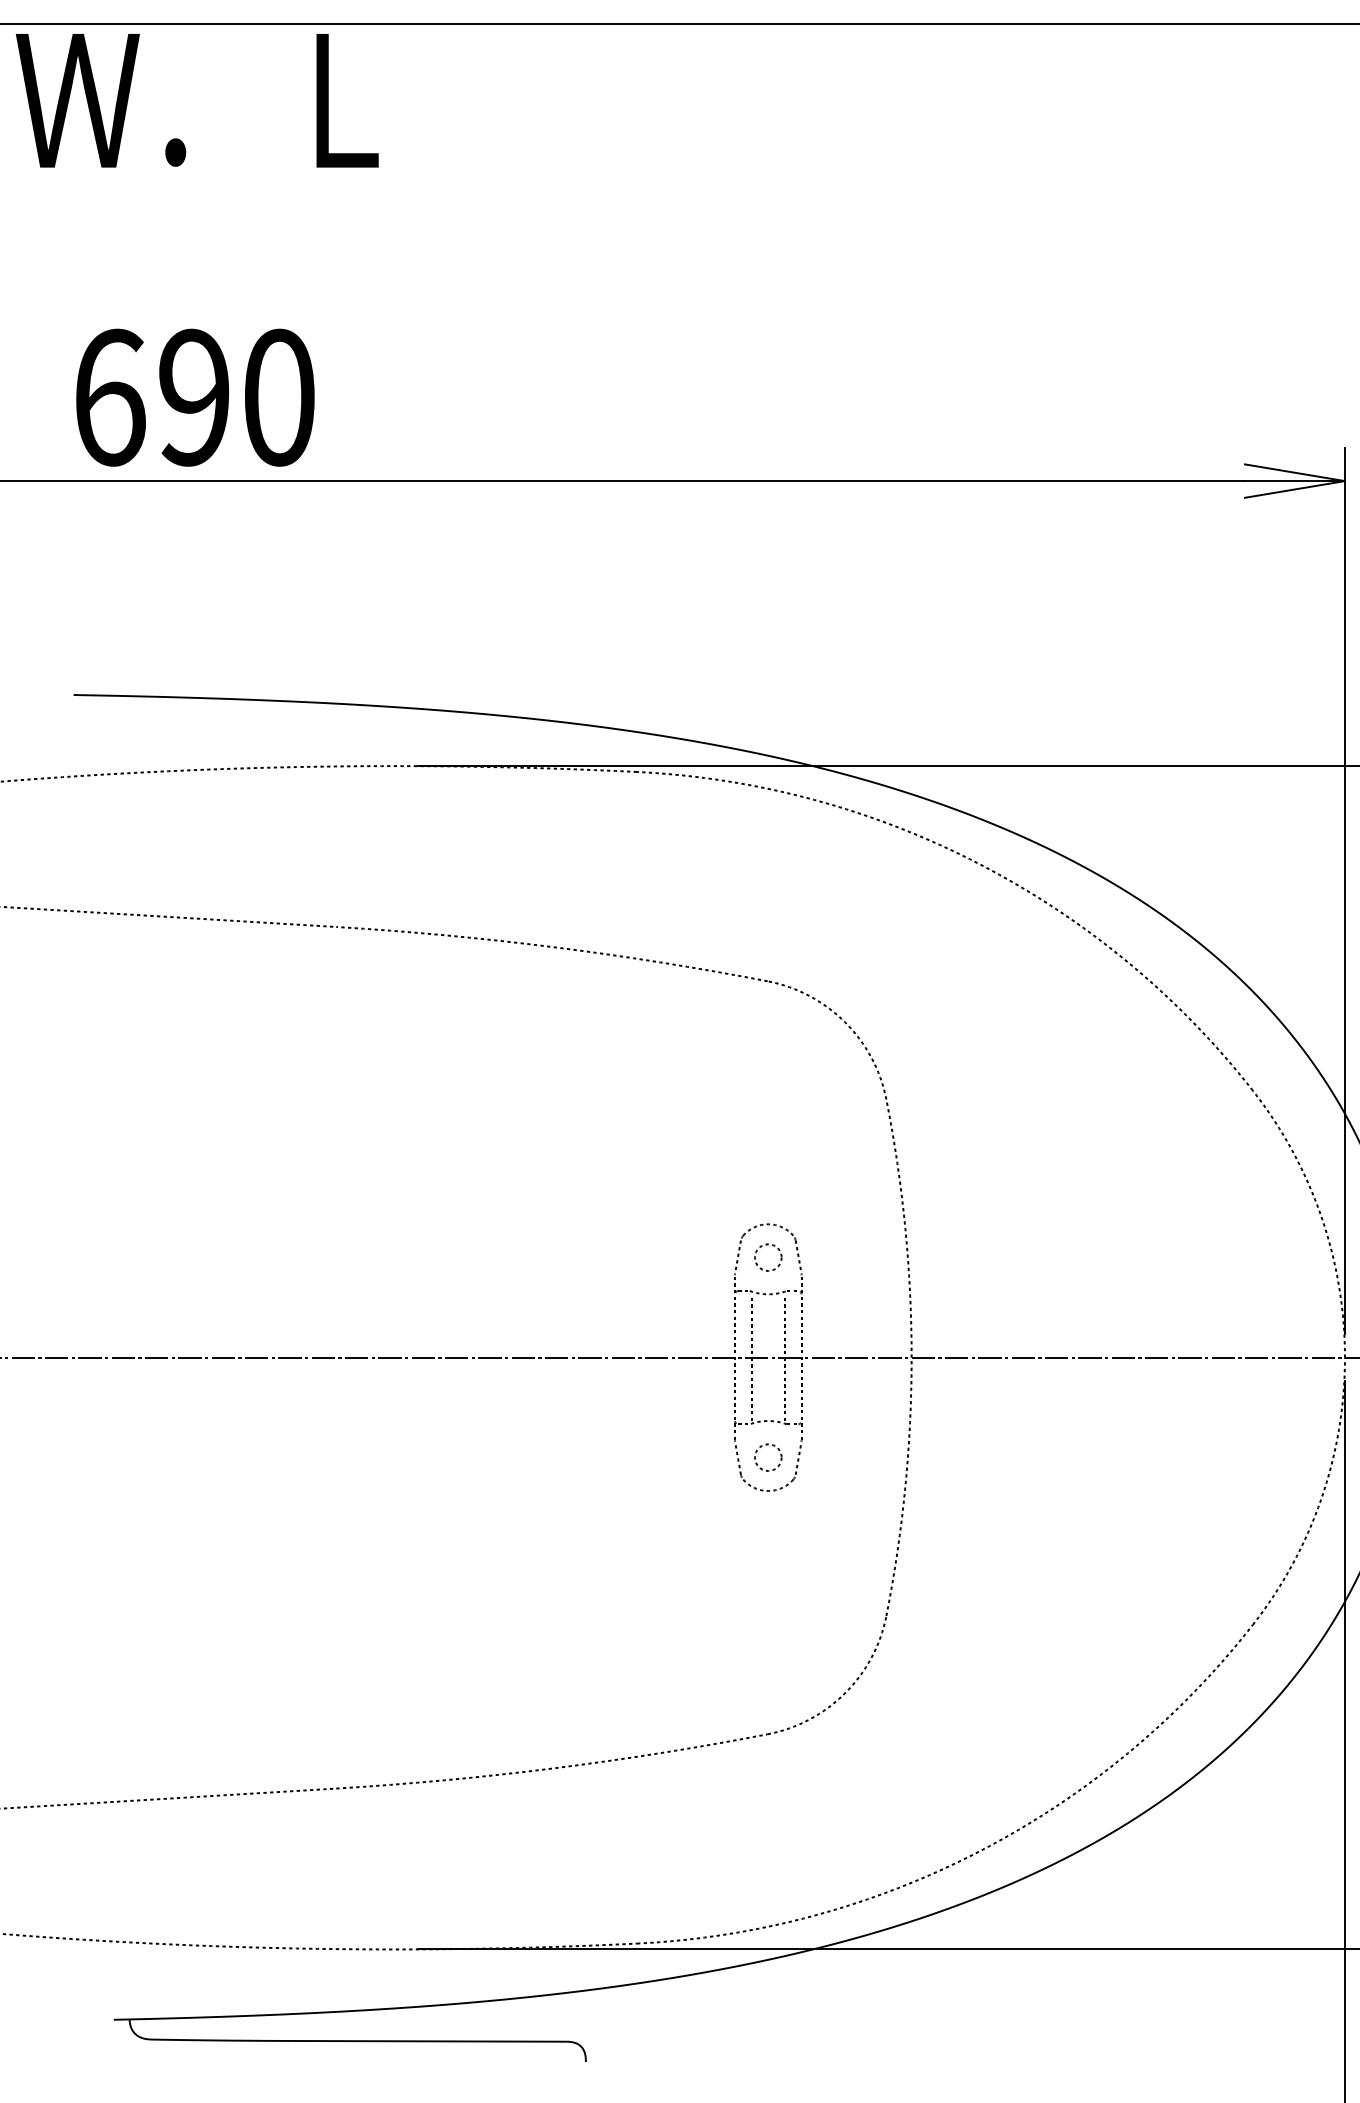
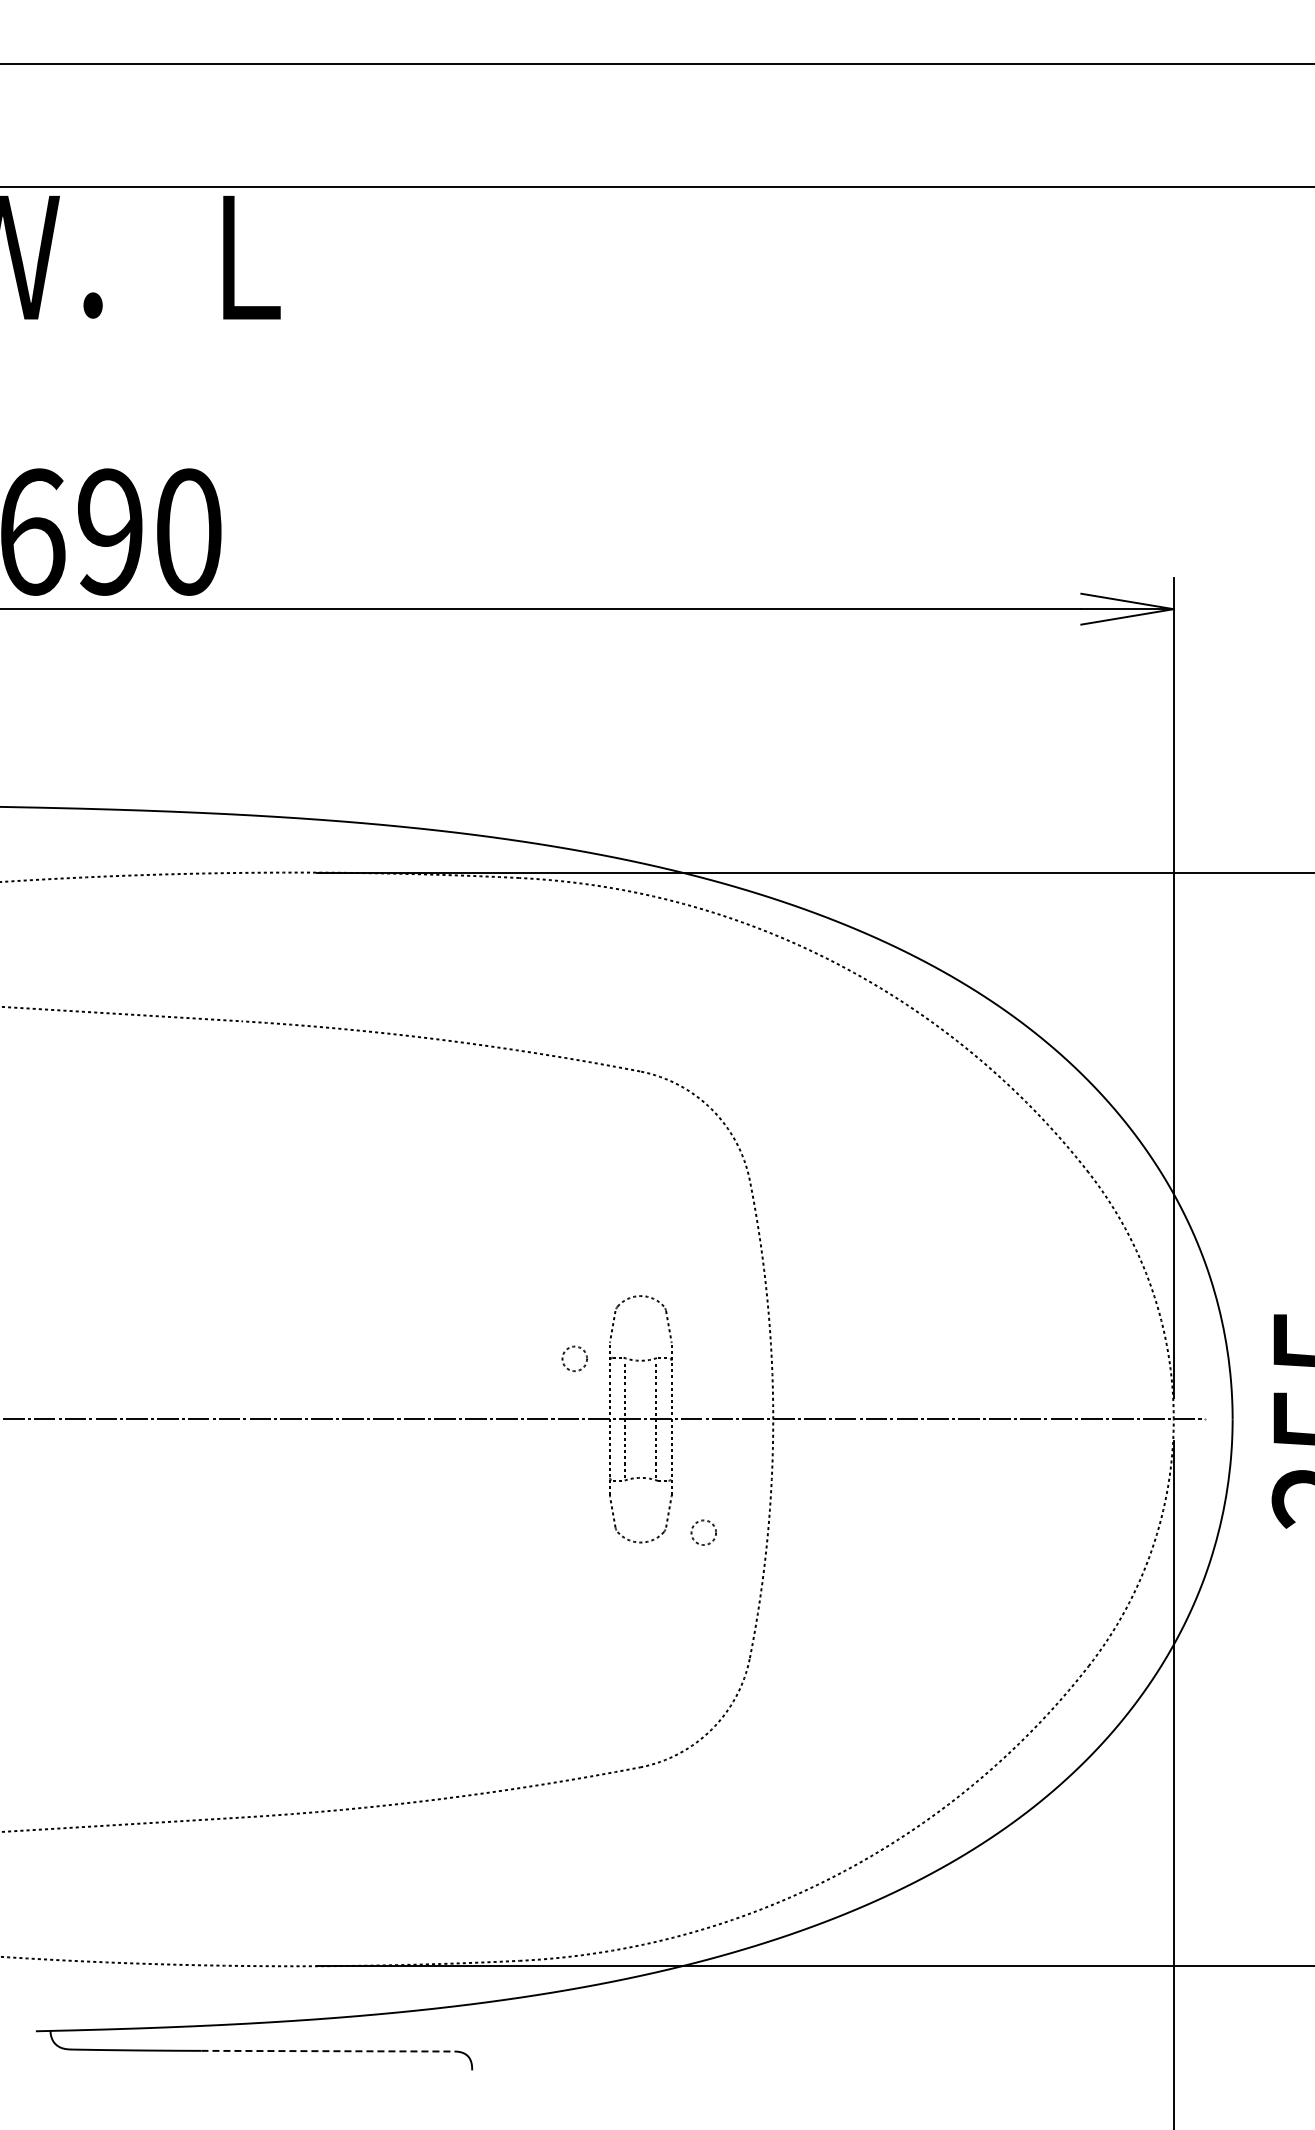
circle: (767, 1257) -> (574, 1358), moved
circle: (767, 1457) -> (703, 1532), moved
line: (430, 2041) -> (328, 2051), solid -> dashed

